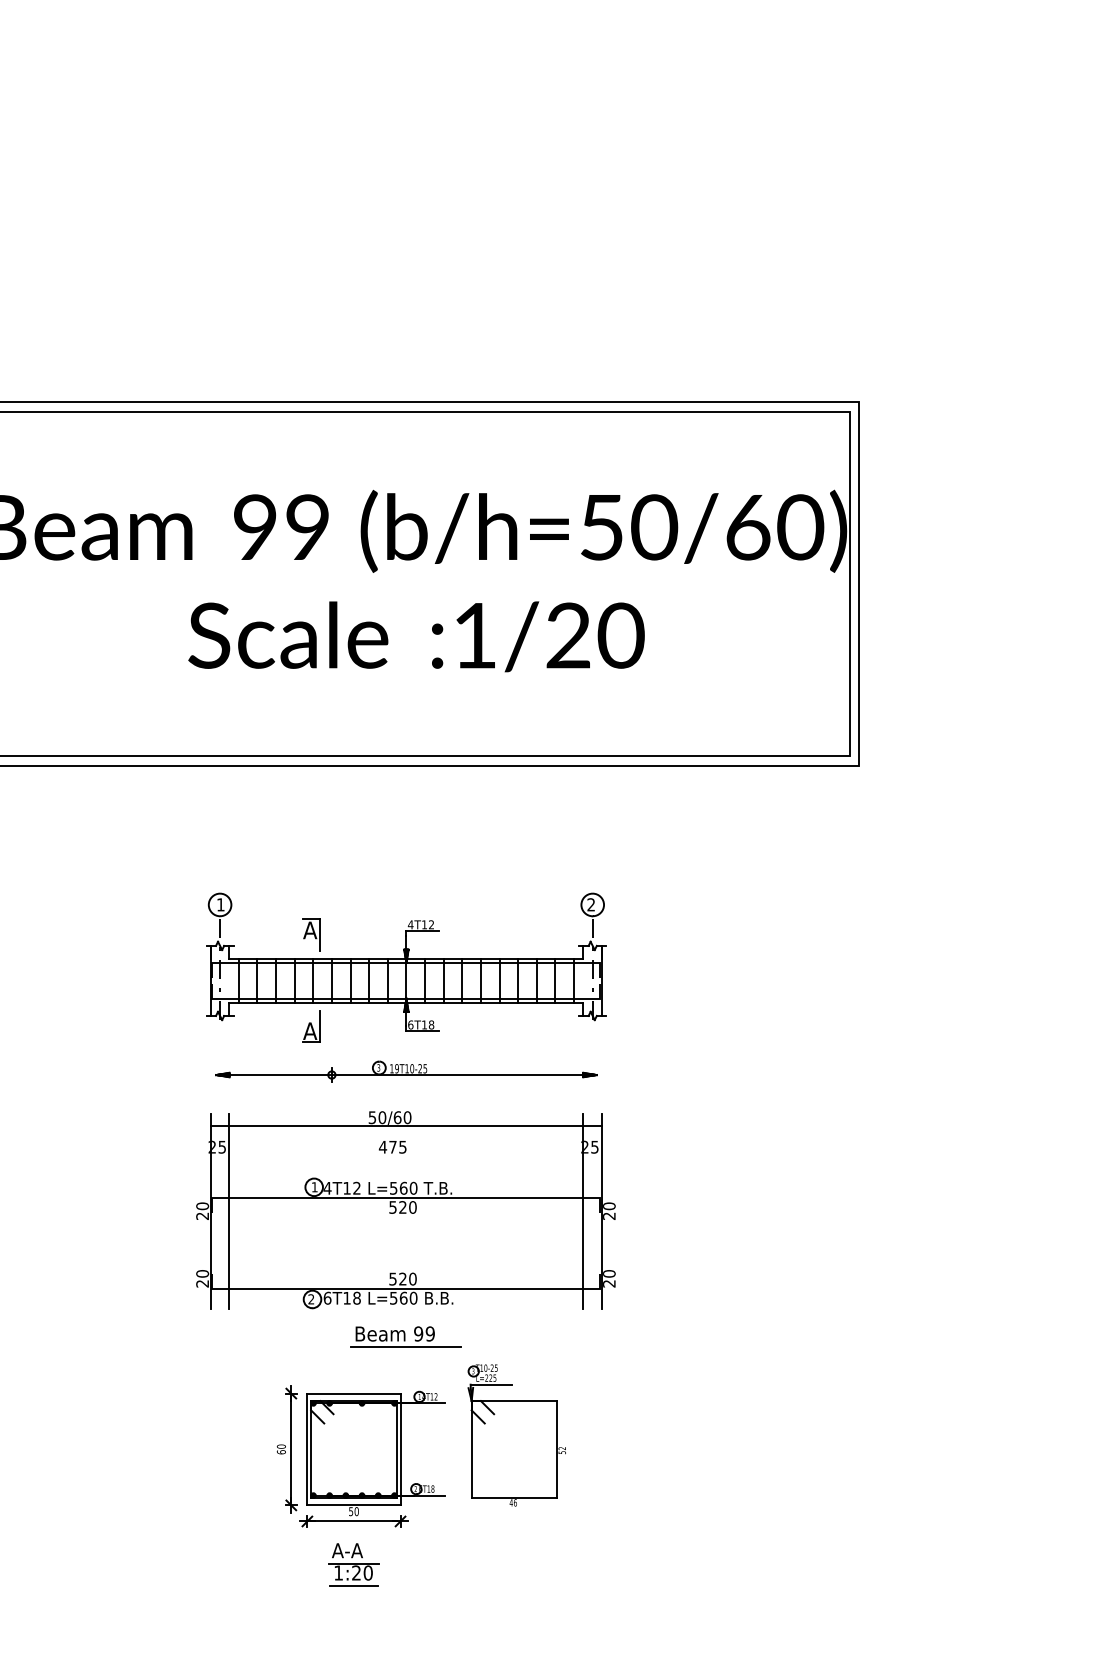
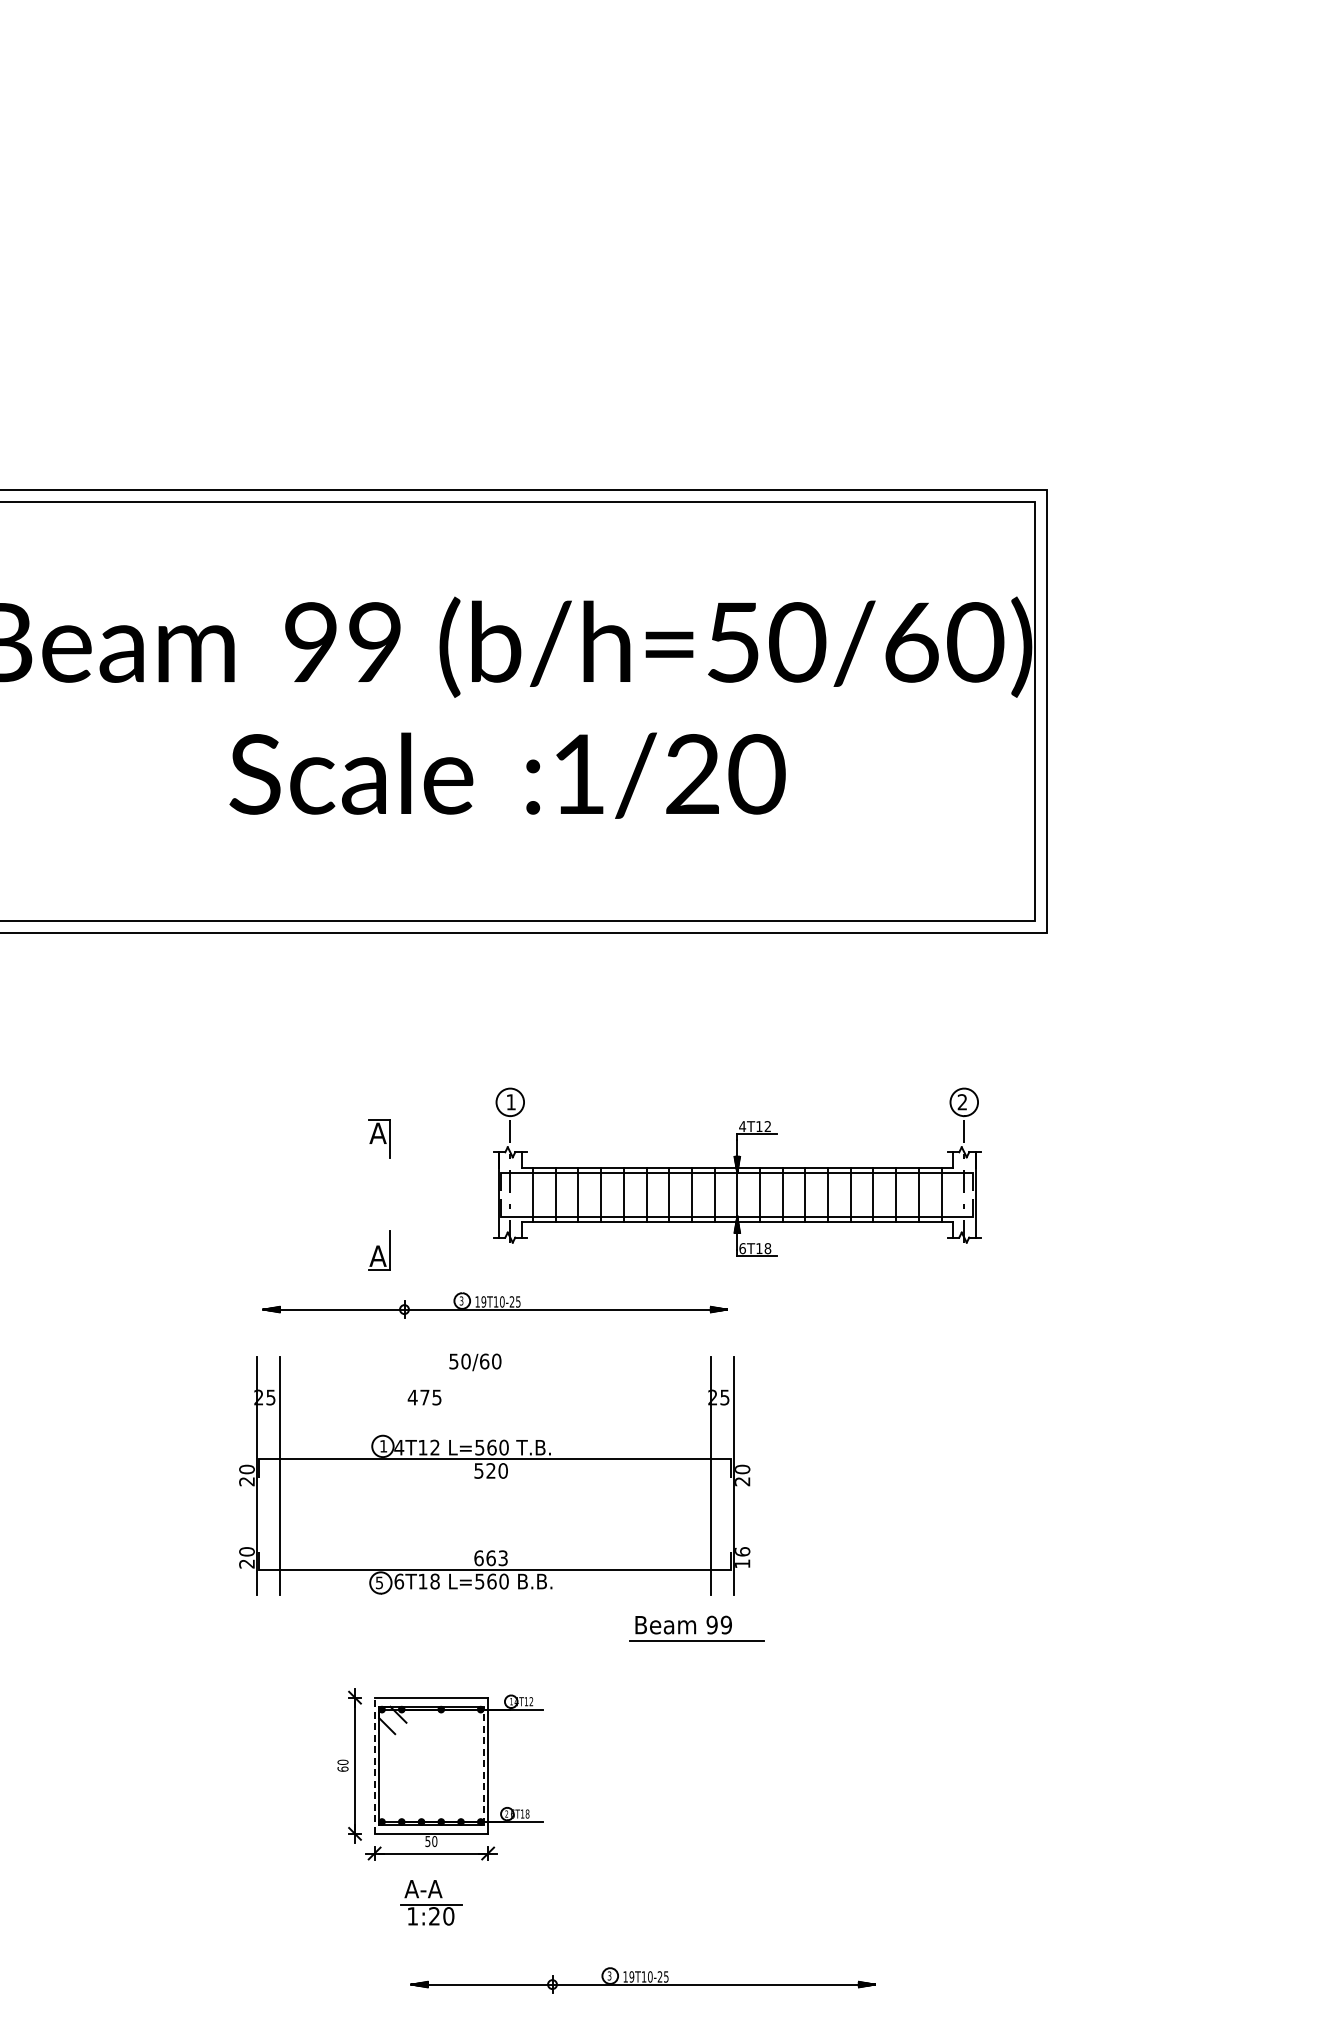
part: (406, 961) -> (737, 1171), moved
line: (405, 1125) -> (494, 1371), removed
text: (392, 1147) -> (424, 1397), moved
text: (609, 1278) -> (742, 1557), 20 -> 16
text: (402, 1279) -> (490, 1558), 520 -> 663
text: (311, 1299) -> (379, 1582), 2 -> 5
part: (405, 1336) -> (696, 1628), moved
part: (516, 1435) -> (629, 1748), removed
line: (307, 1449) -> (374, 1765), solid -> dashed
line: (396, 1449) -> (483, 1765), solid -> dashed
line: (354, 1586) -> (431, 1932), removed
part: (527, 1625) -> (642, 1980), added

